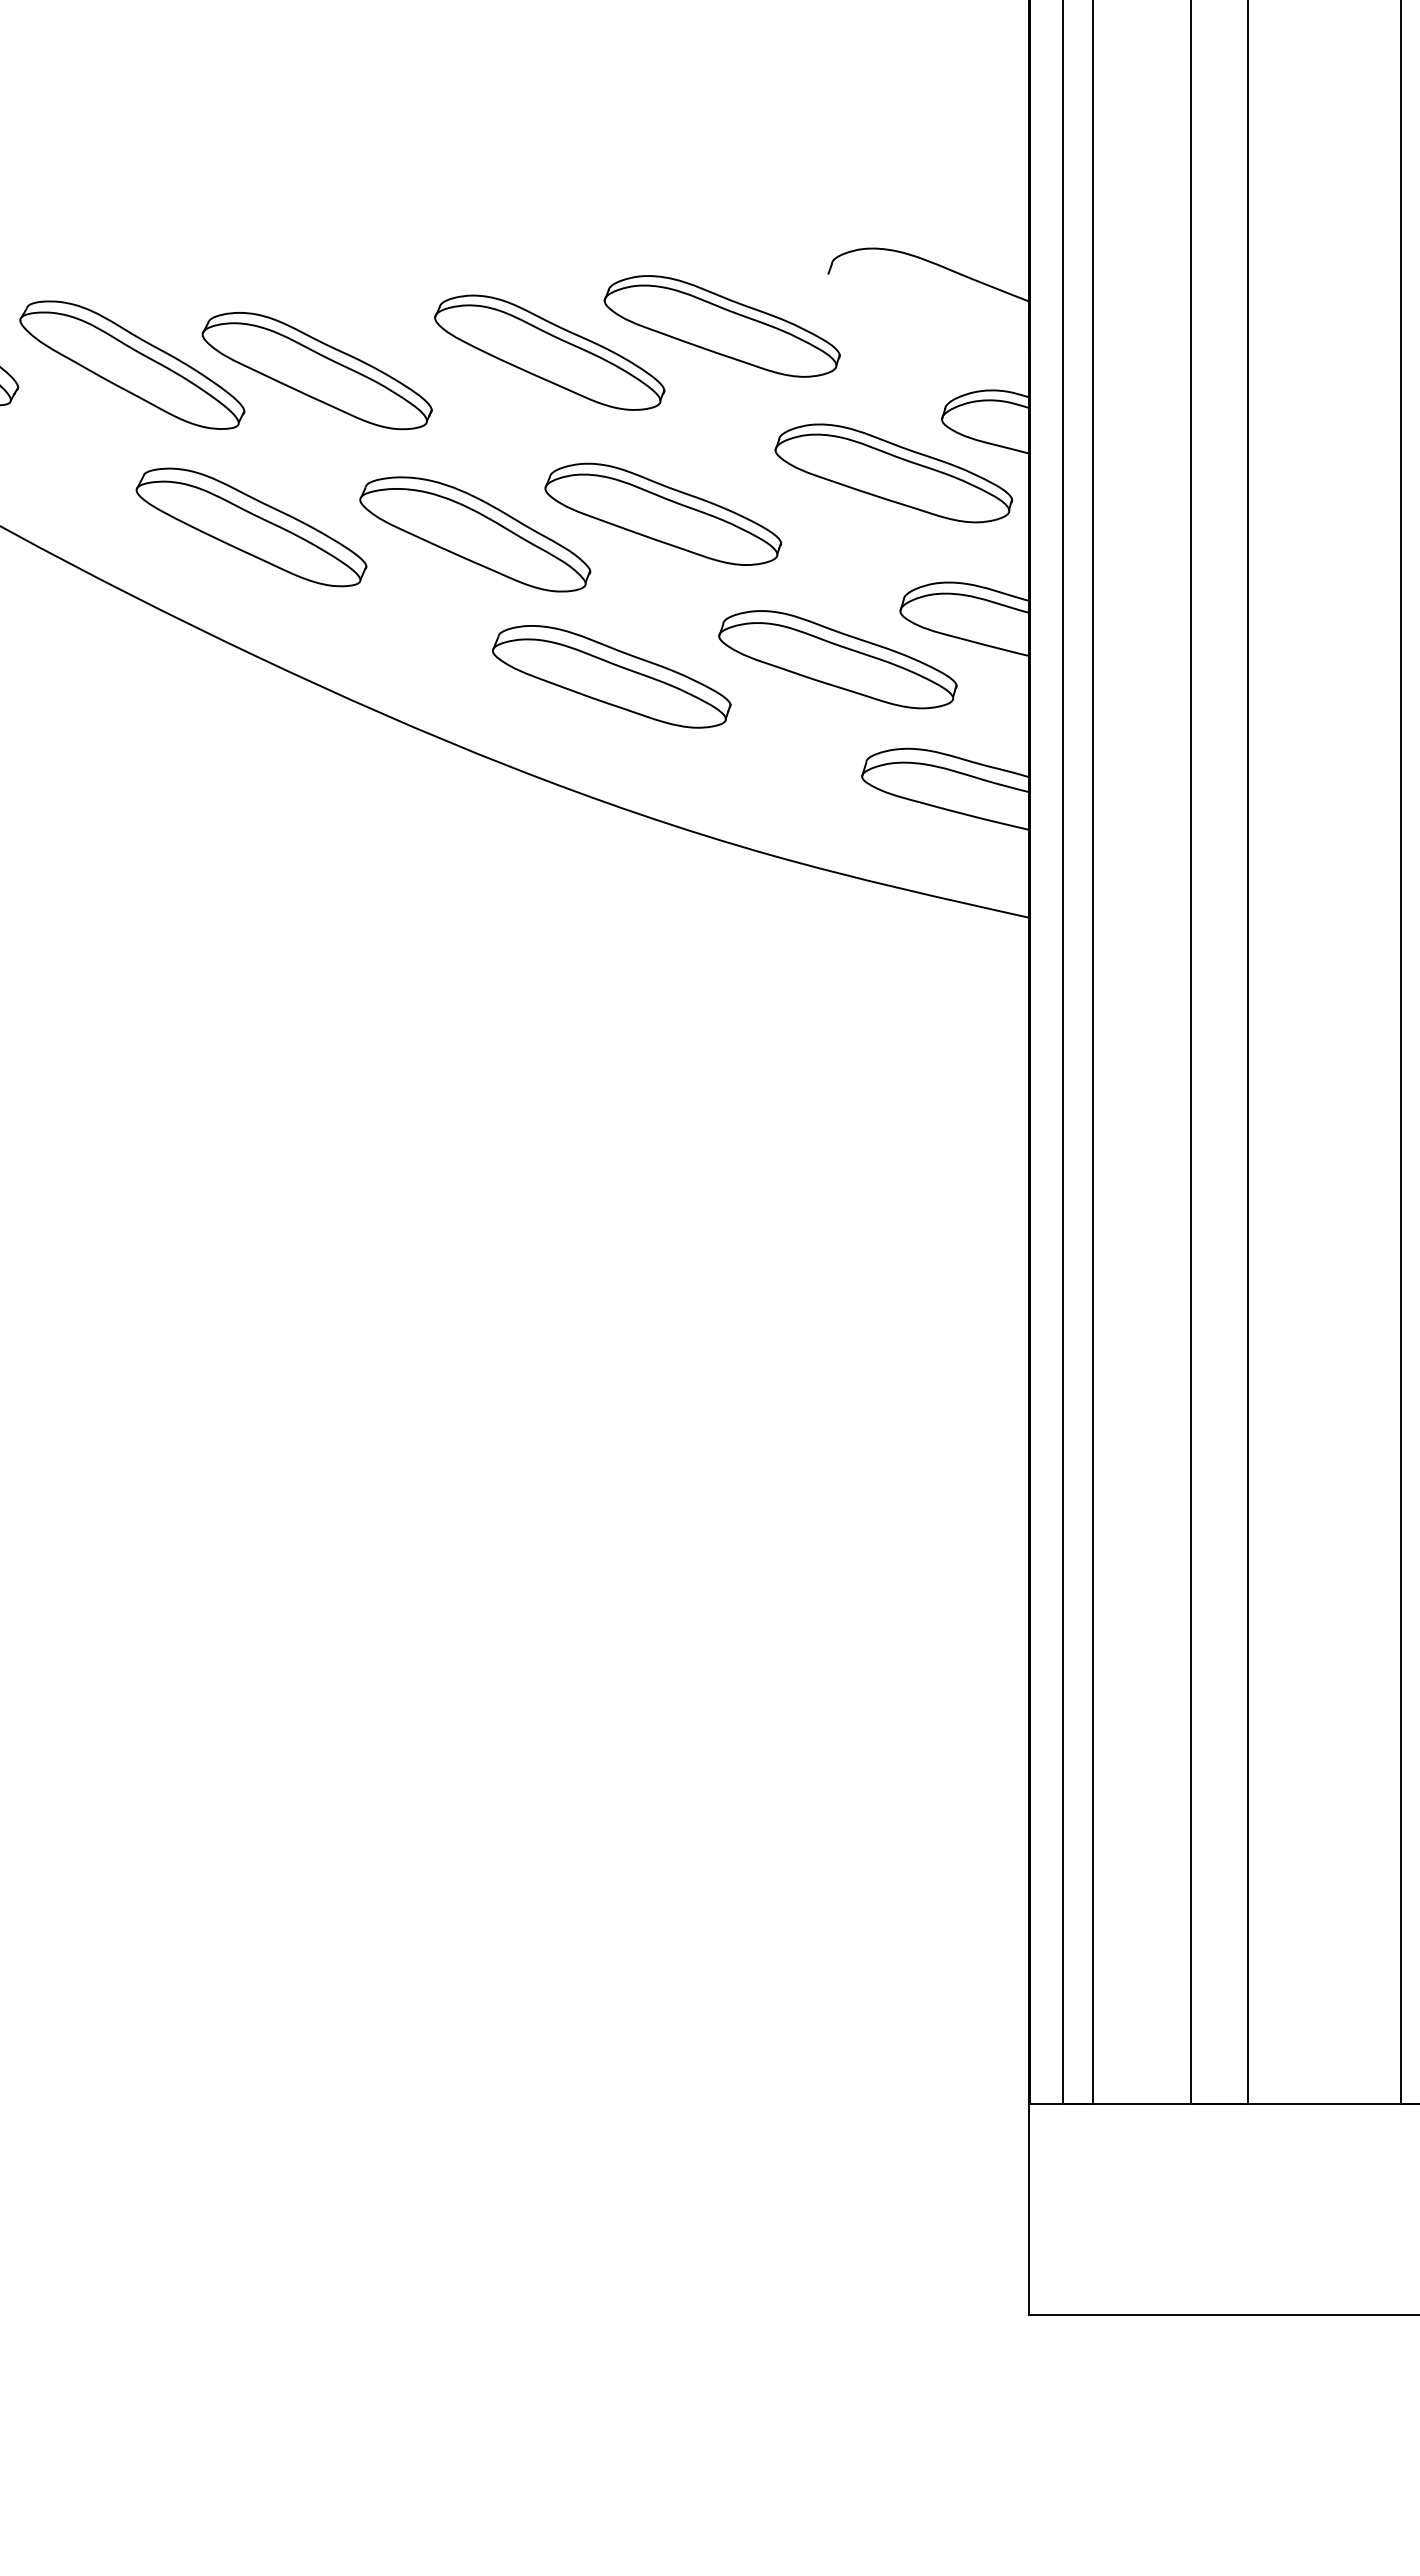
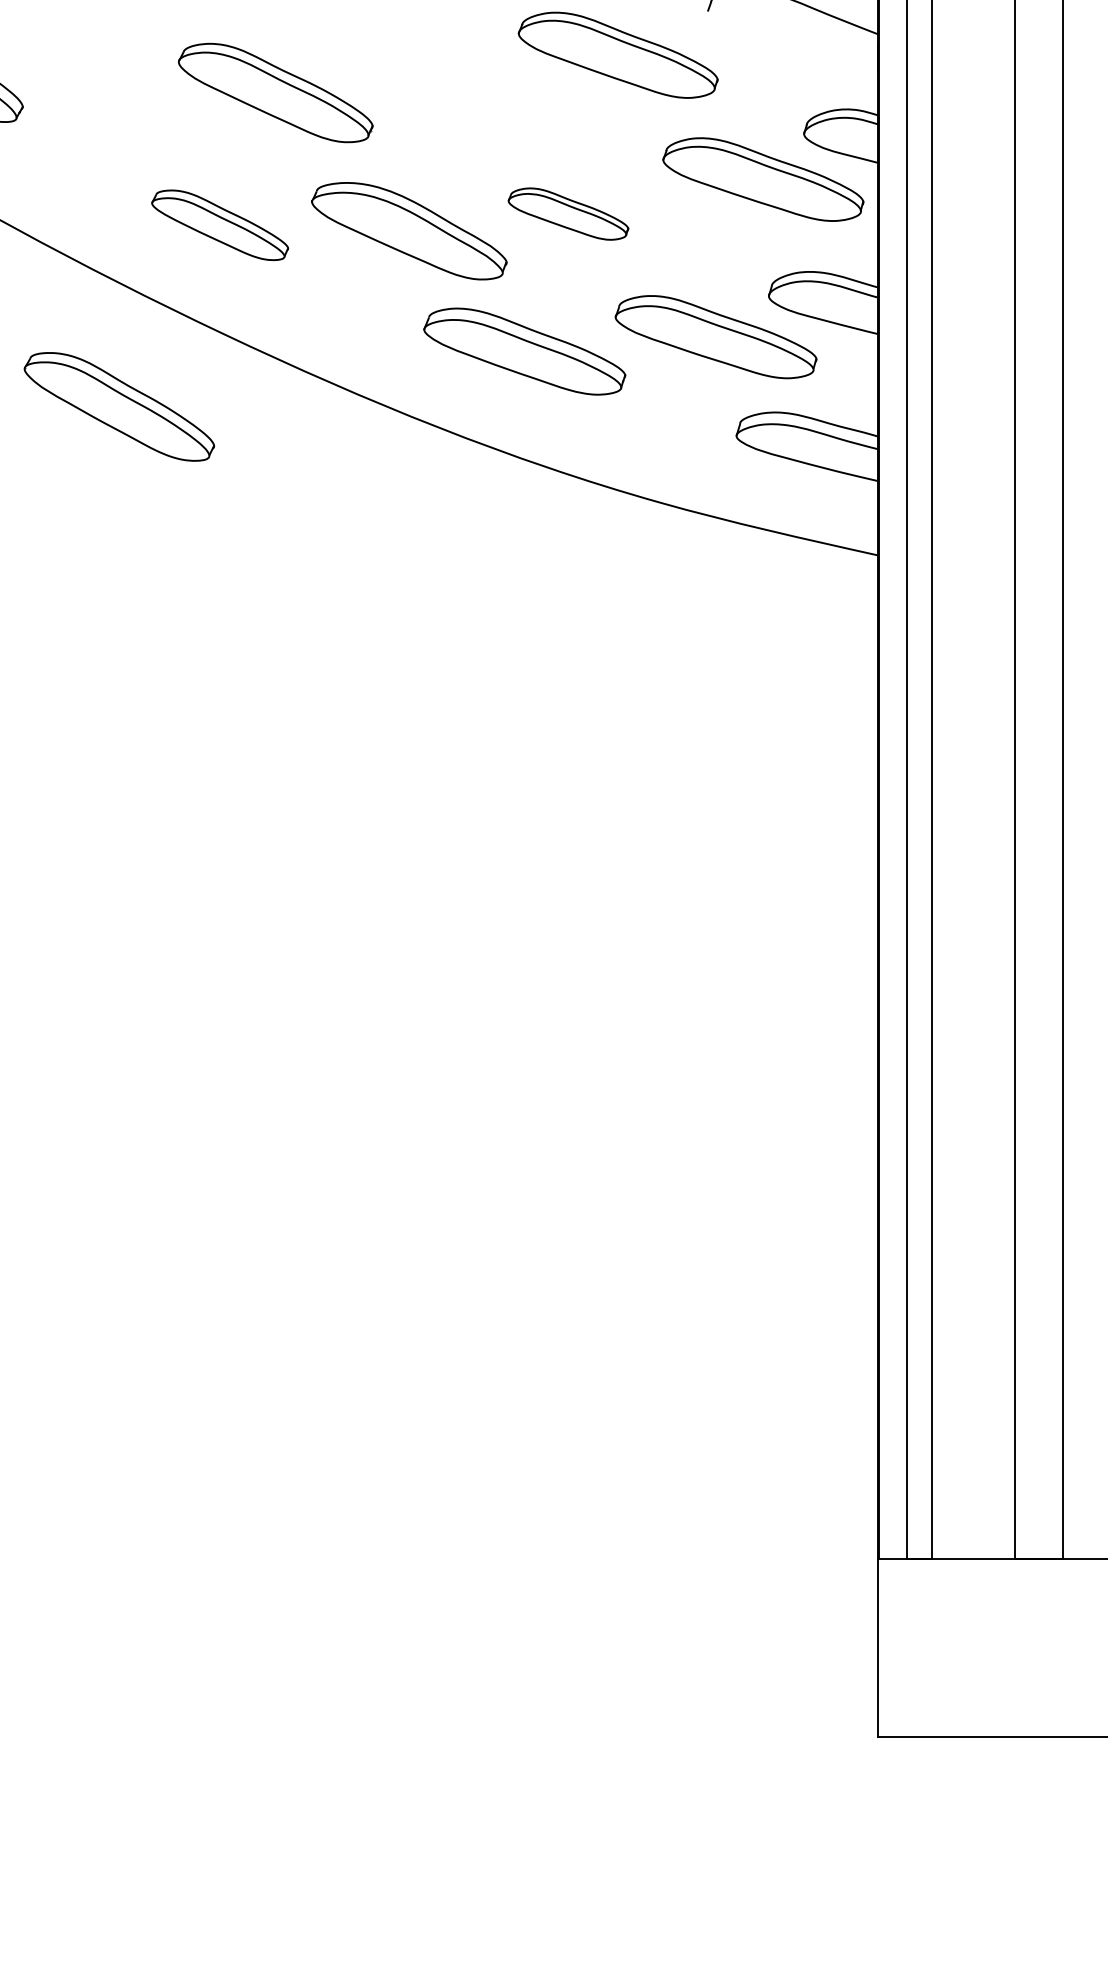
part: (549, 352) -> (472, 77), removed
part: (132, 364) -> (119, 406), moved
part: (663, 513) -> (568, 213), size x0.6
part: (251, 527) -> (220, 225), size x0.7

